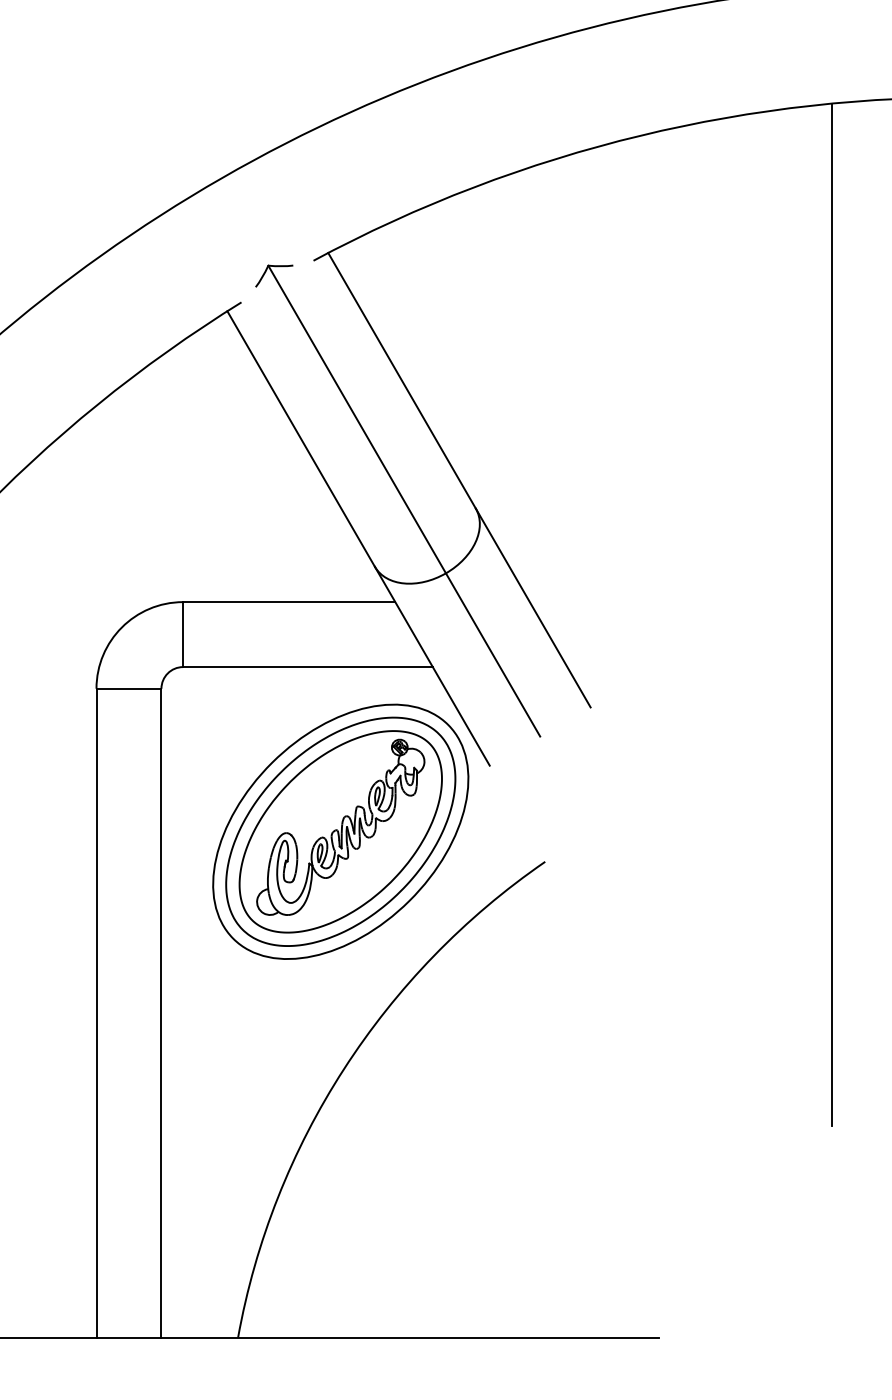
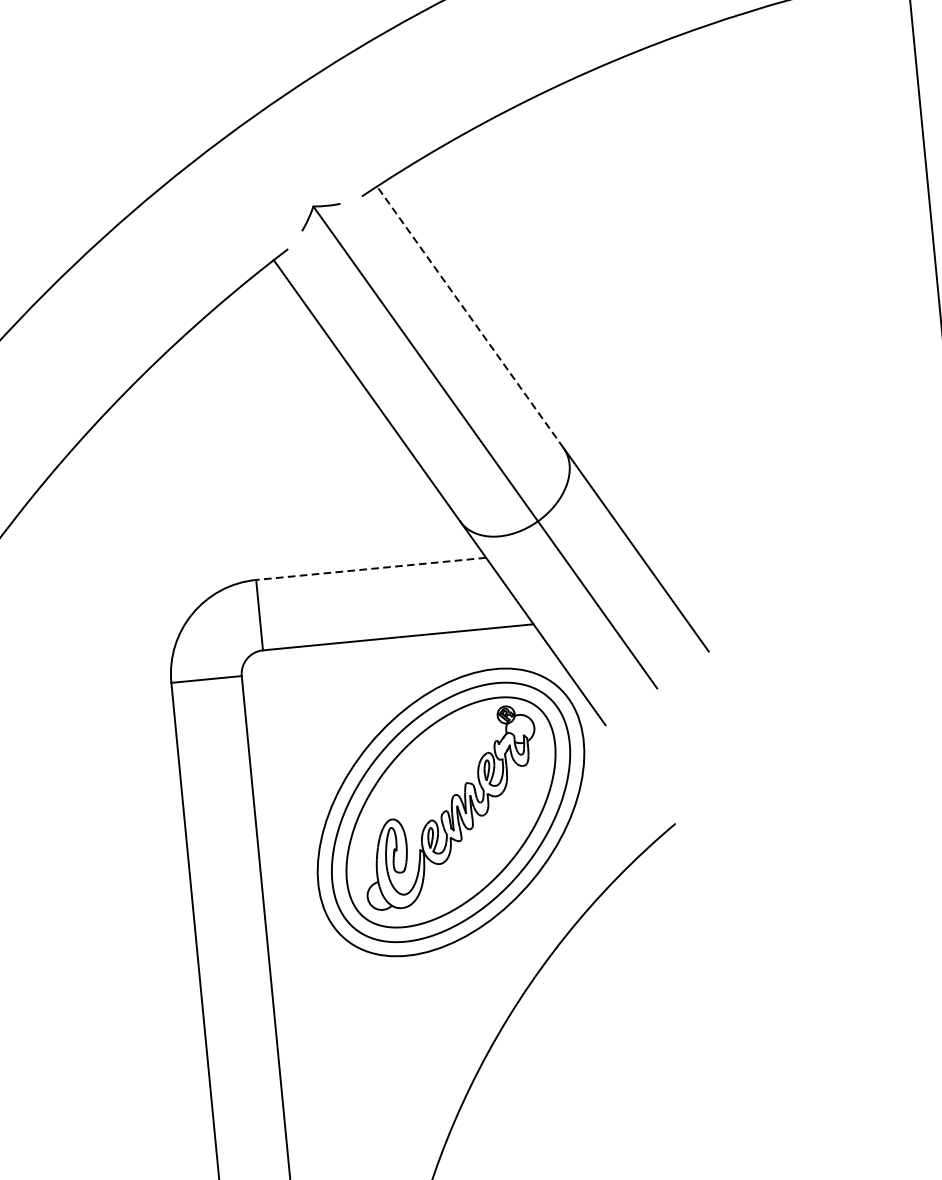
line: (402, 380) -> (470, 316), solid -> dashed
line: (288, 602) -> (370, 569), solid -> dashed

